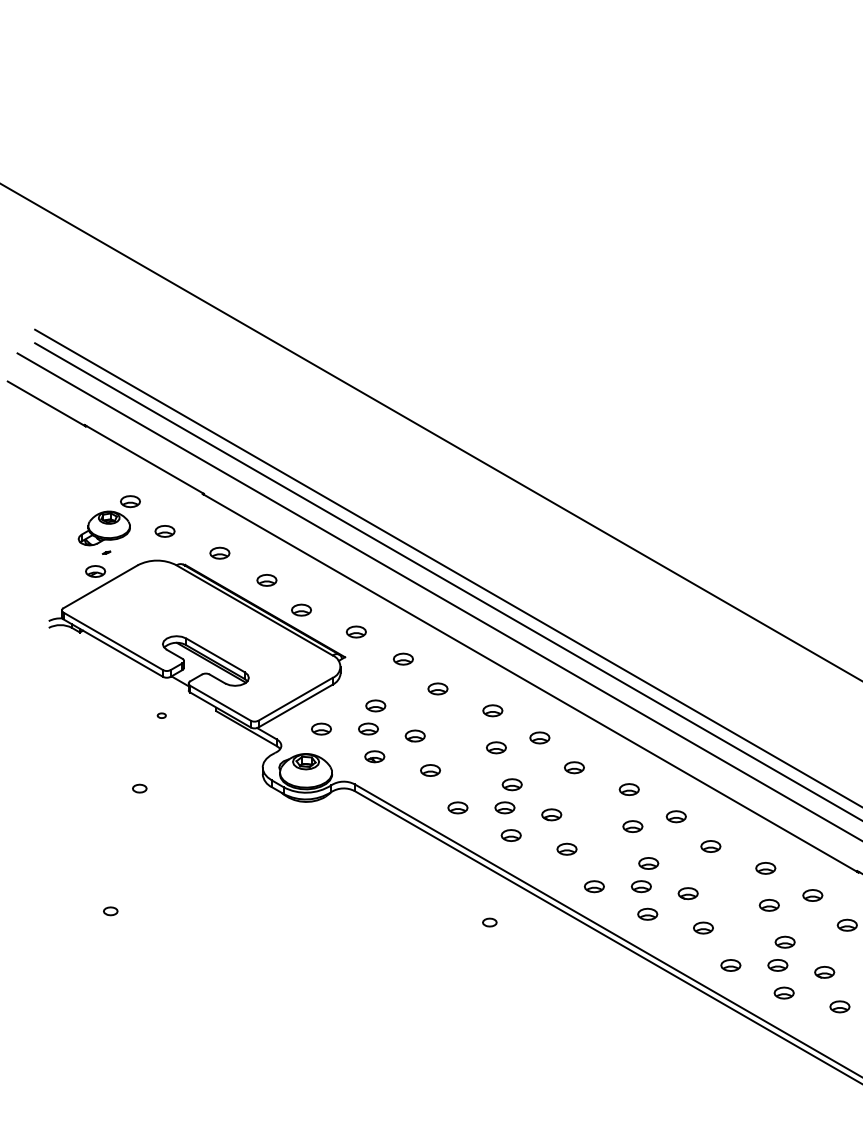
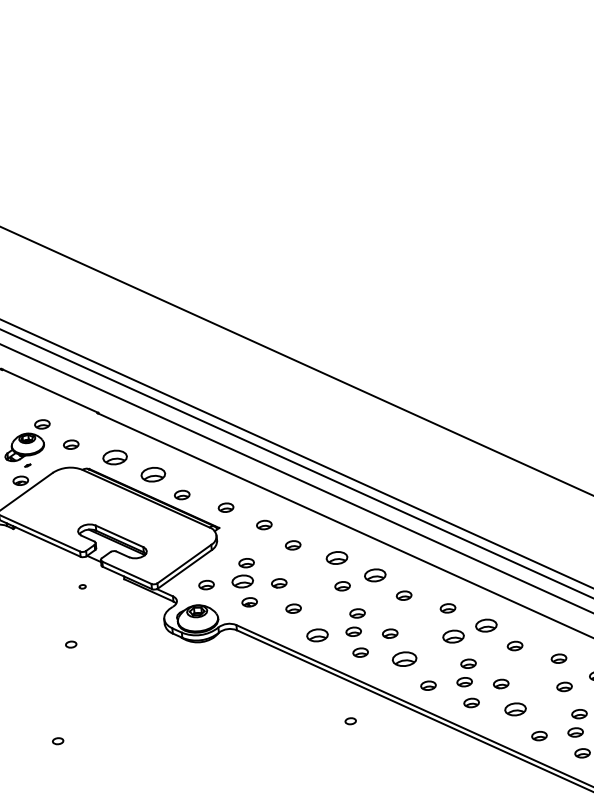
part: (219, 552) -> (114, 456), size x1.6
part: (266, 580) -> (153, 474), size x1.6
part: (492, 710) -> (336, 557), size x1.4
part: (368, 728) -> (242, 581), size x1.4
part: (539, 737) -> (374, 575), size x1.4
part: (457, 807) -> (317, 635), size x1.4
part: (675, 816) -> (485, 625), size x1.4
part: (632, 826) -> (453, 636), size x1.4
part: (566, 848) -> (404, 658), size x1.6
part: (703, 927) -> (515, 708), size x1.4

